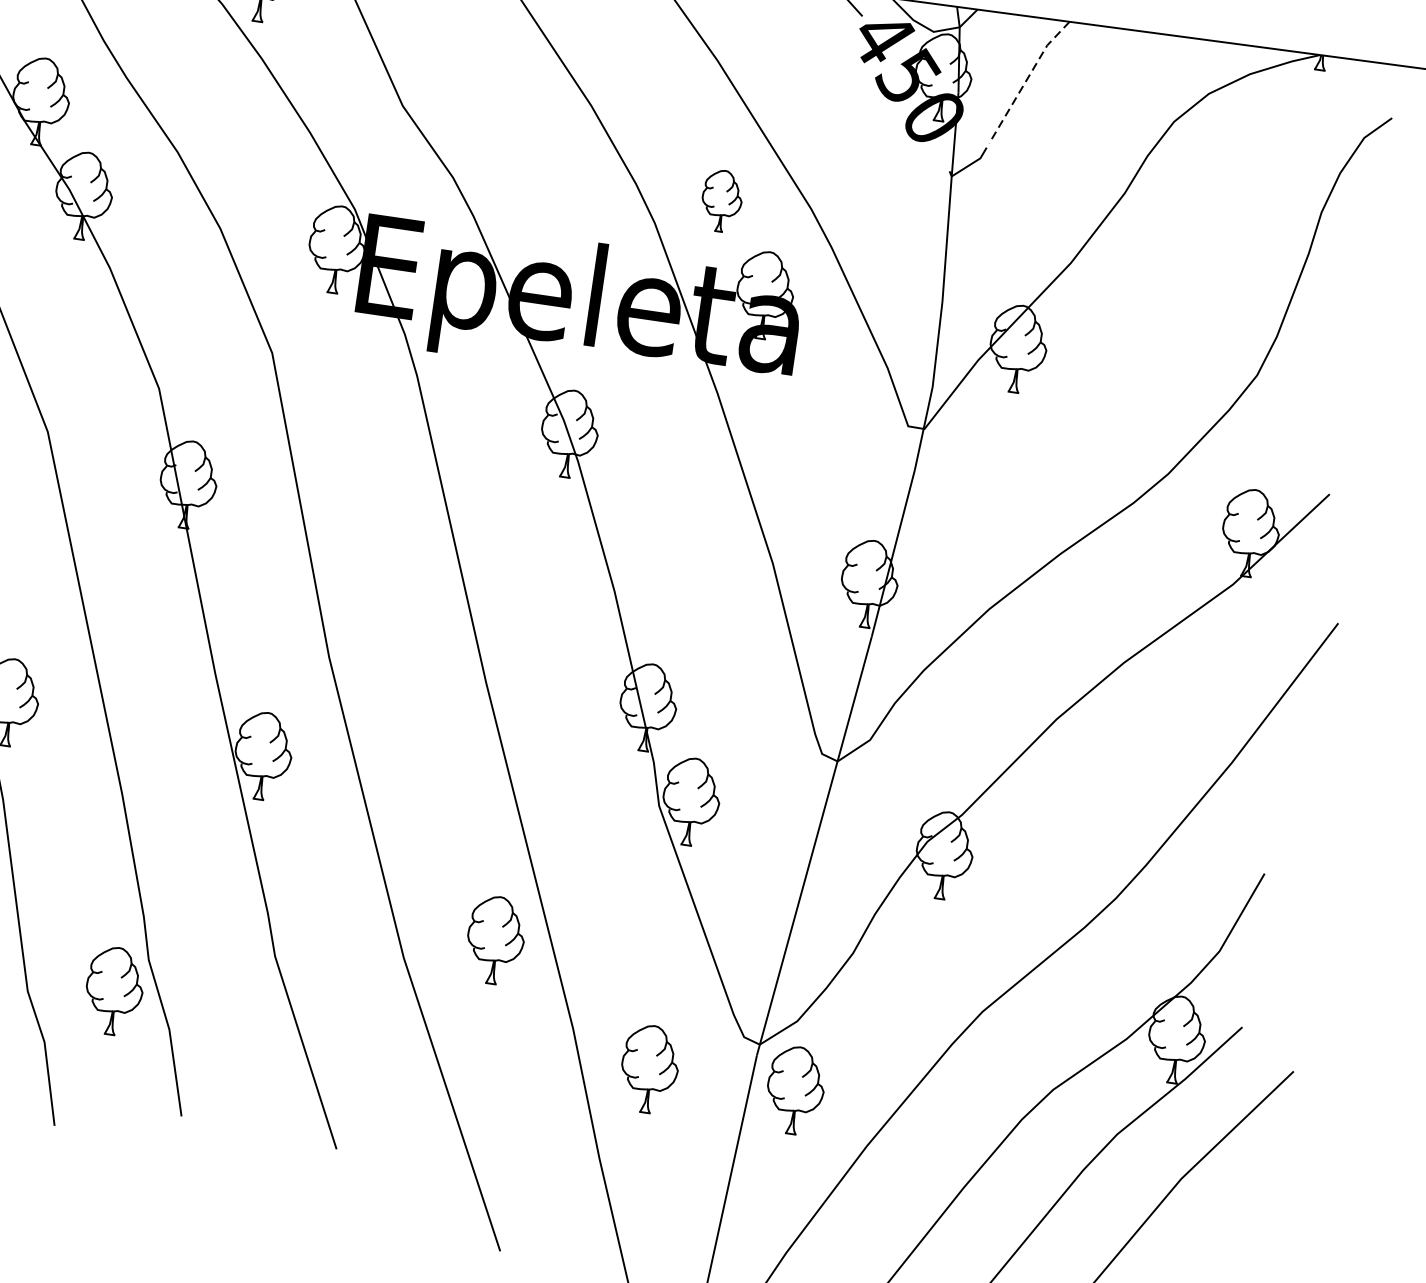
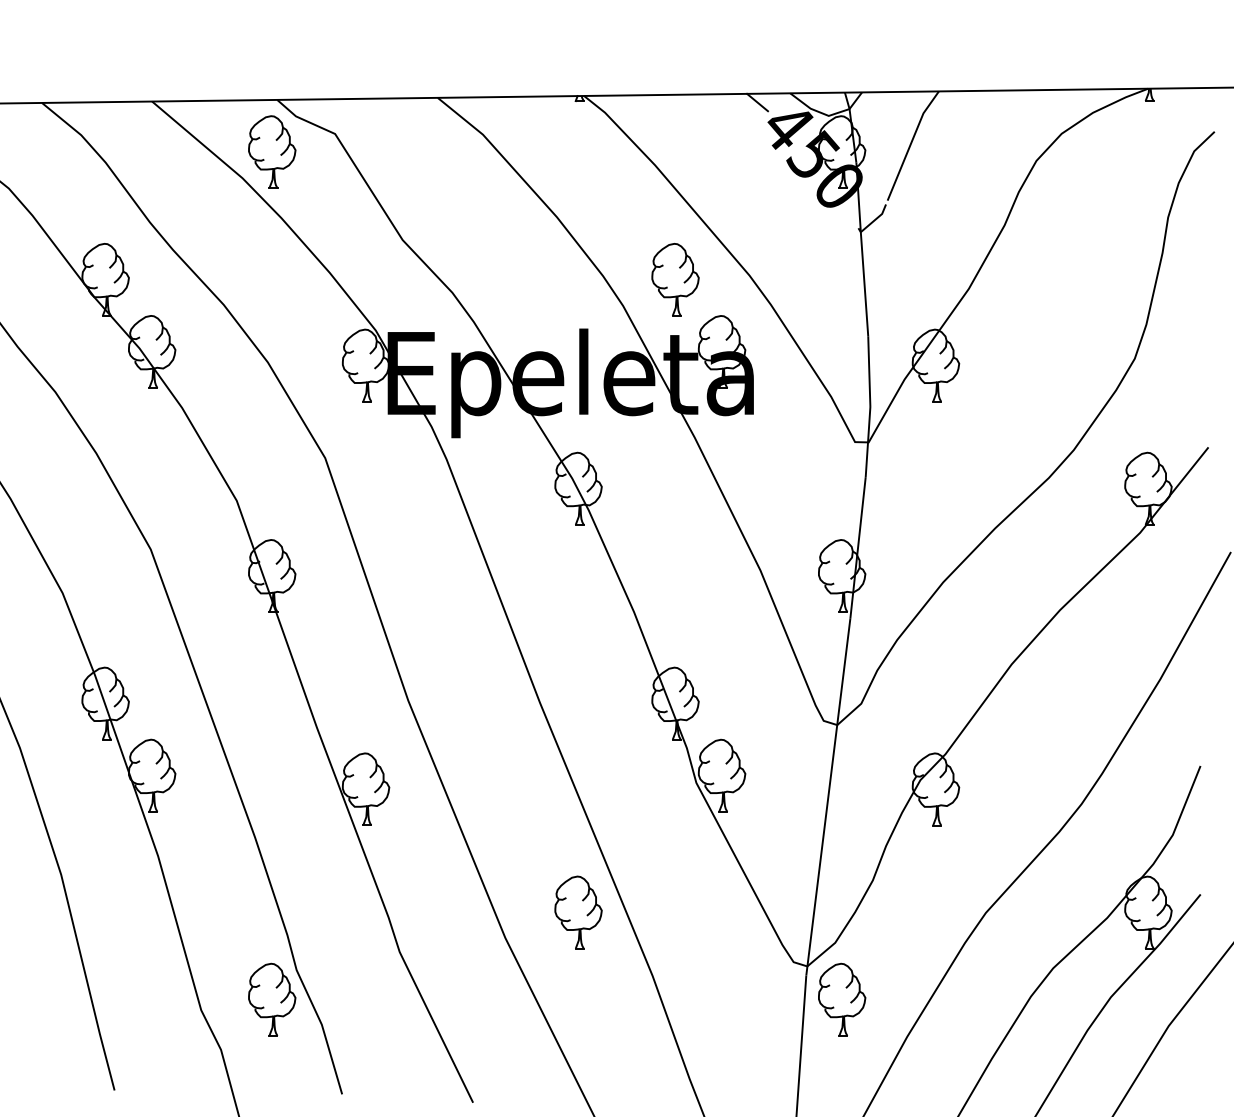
line: (1026, 80) -> (910, 144), dashed -> solid
part: (721, 200) -> (675, 279), size x1.43
part: (650, 1069) -> (720, 999), removed

